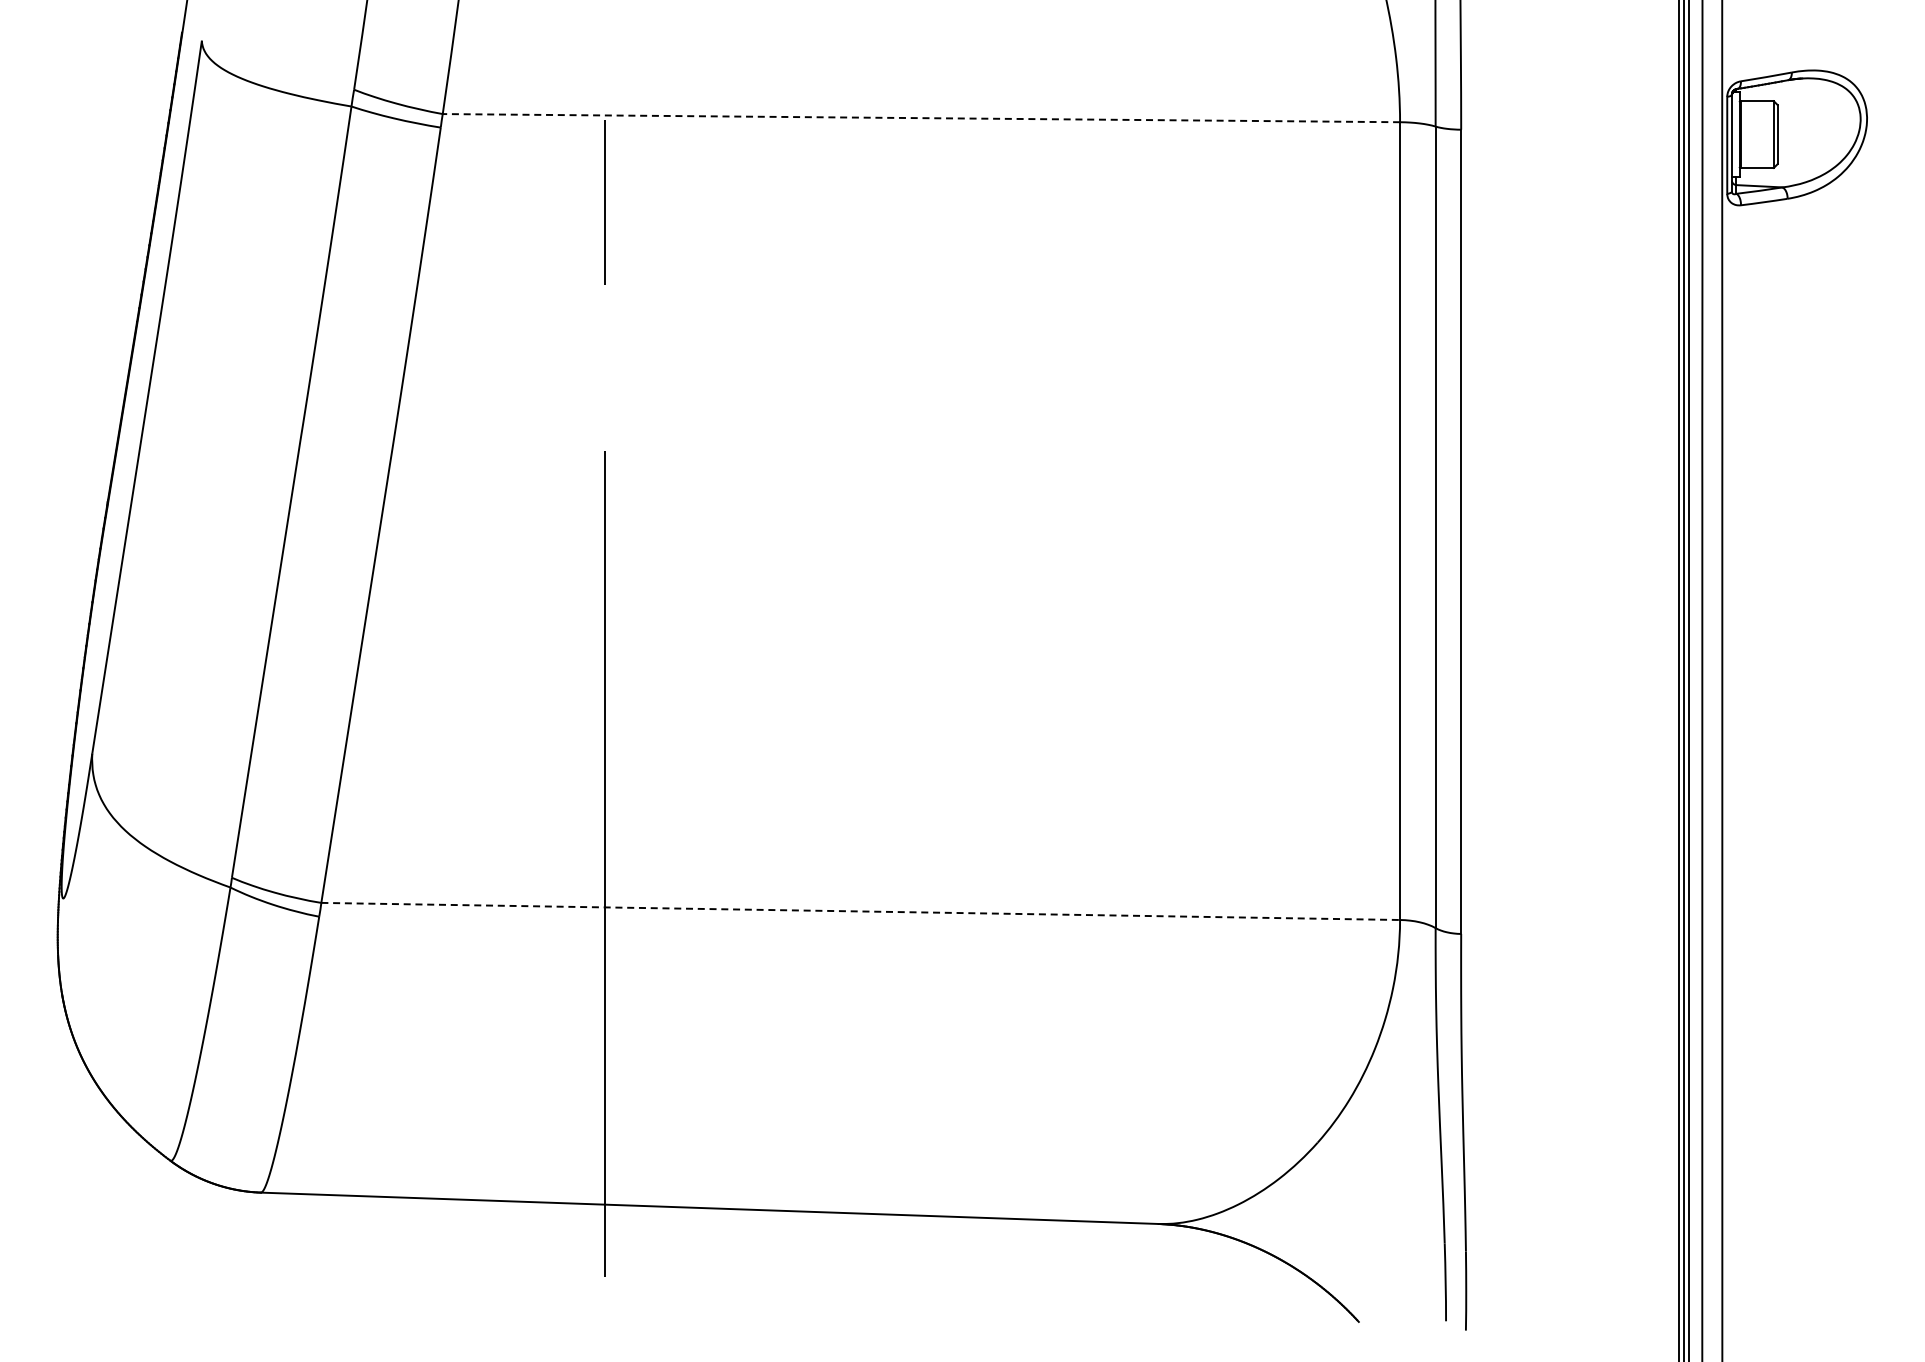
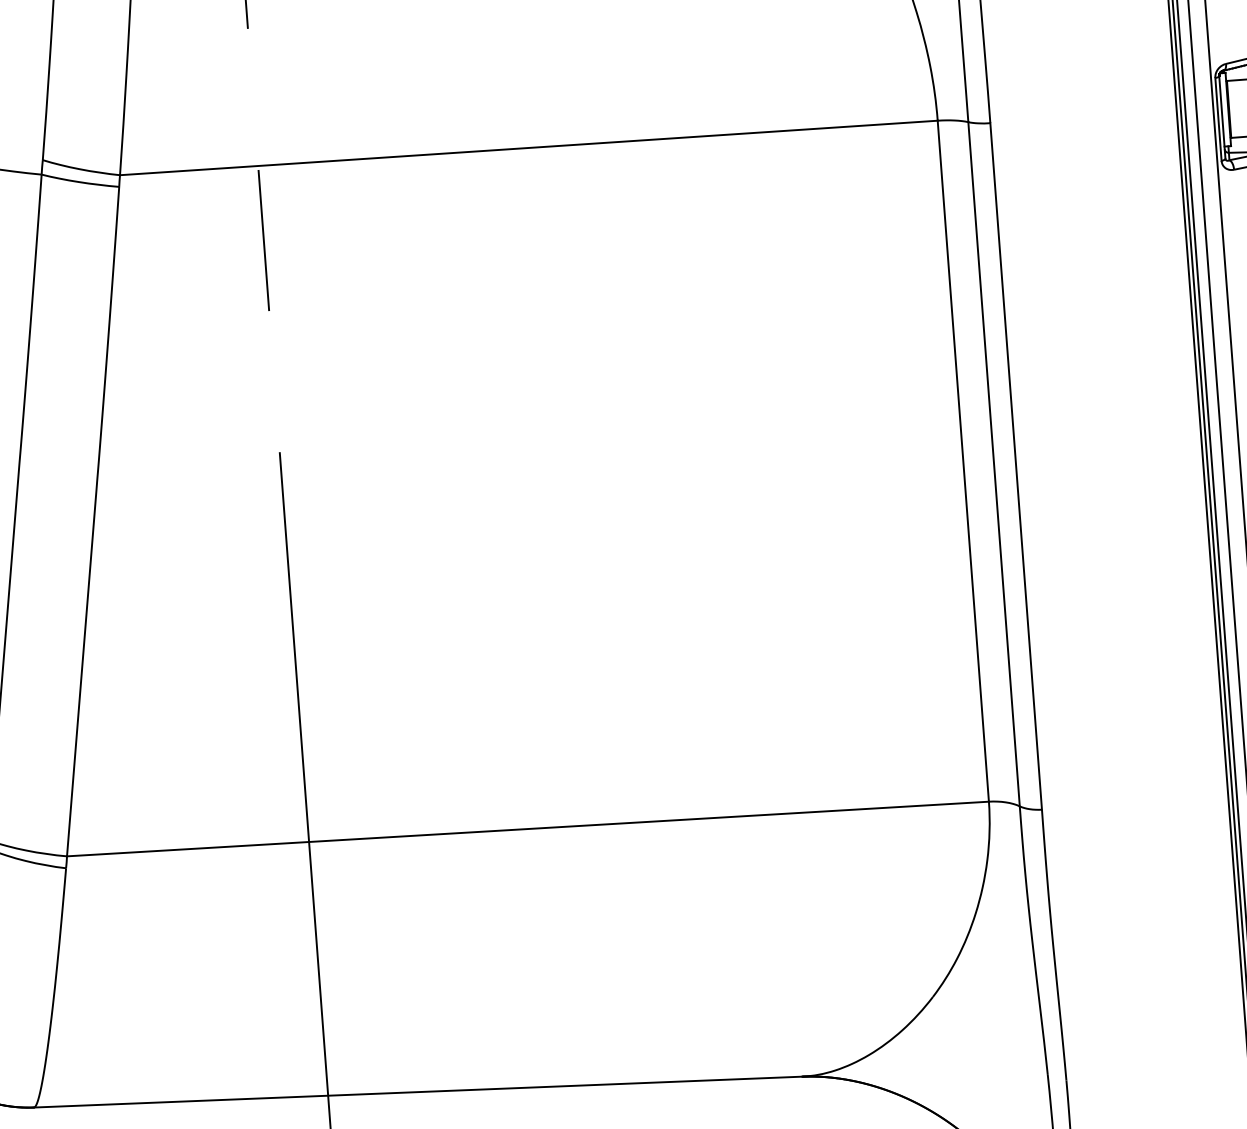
line: (921, 118) -> (528, 148), dashed -> solid
line: (861, 911) -> (528, 829), dashed -> solid

